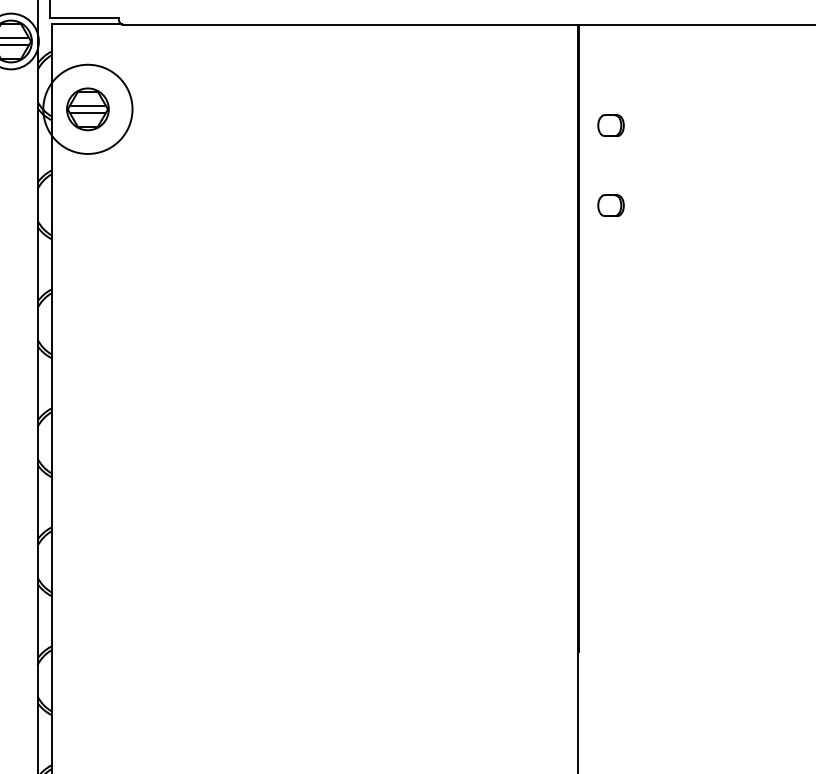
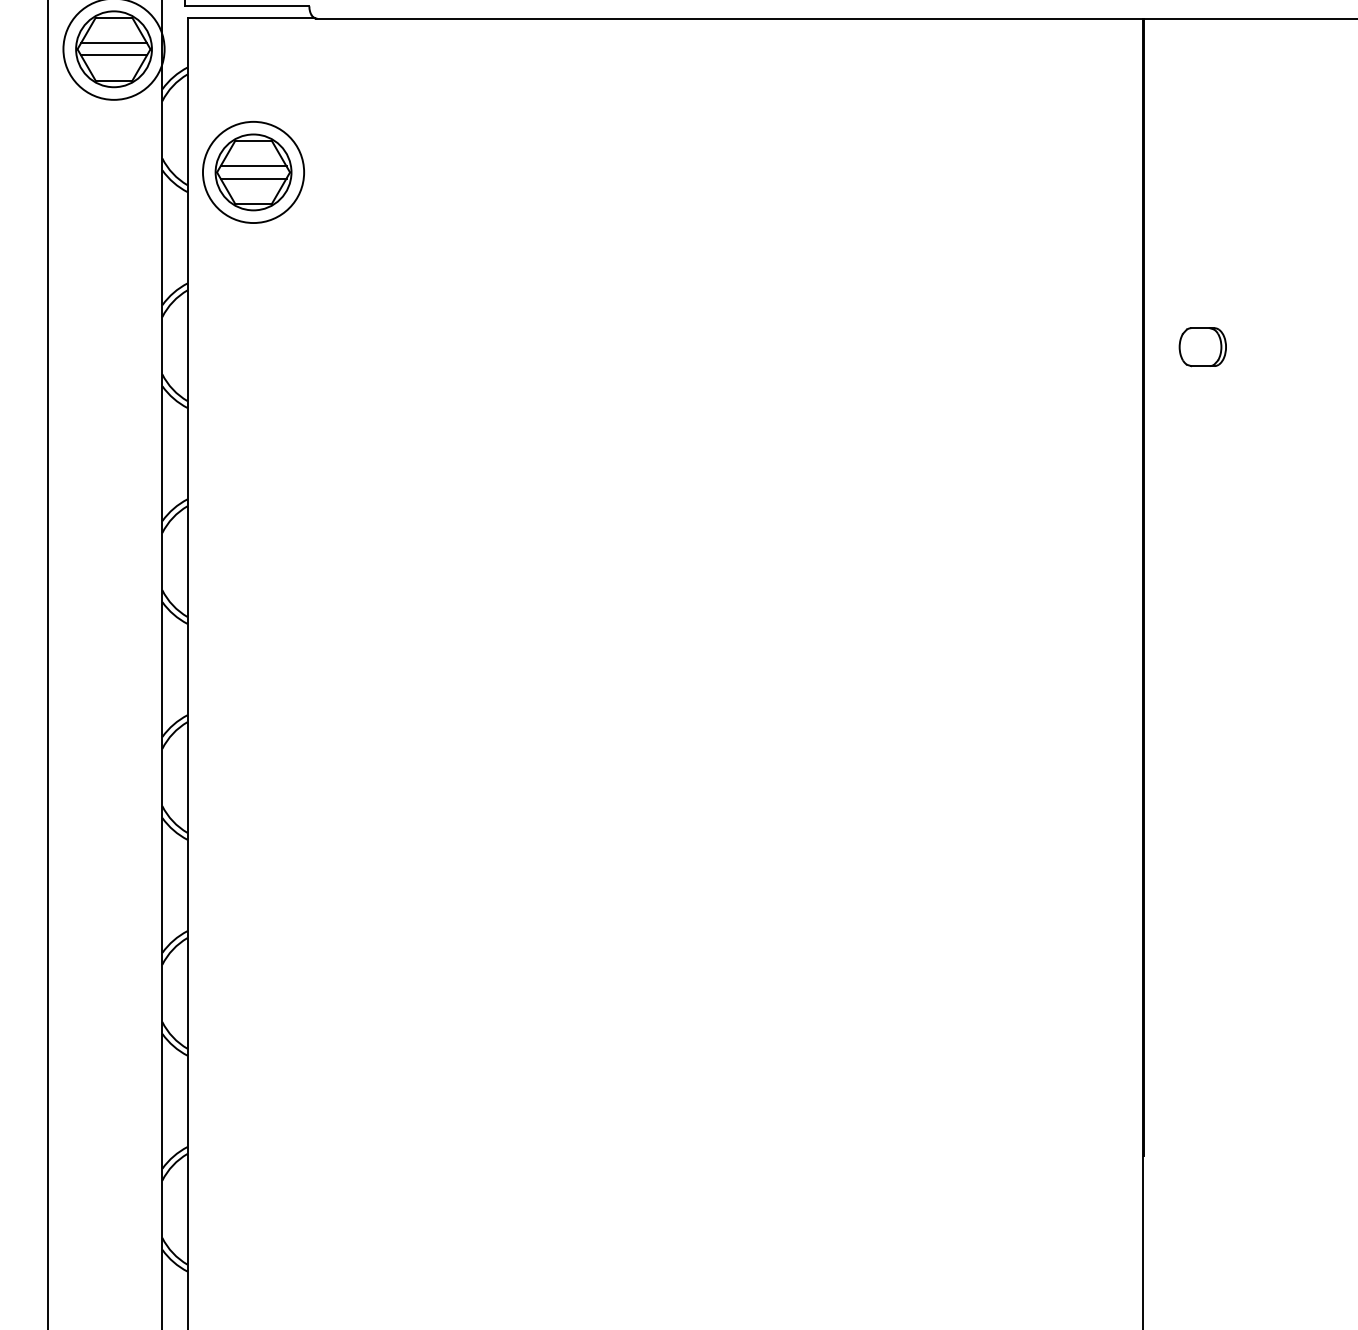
circle: (87, 109) -> (252, 172), size x0.62
part: (610, 125) -> (1201, 201), removed

